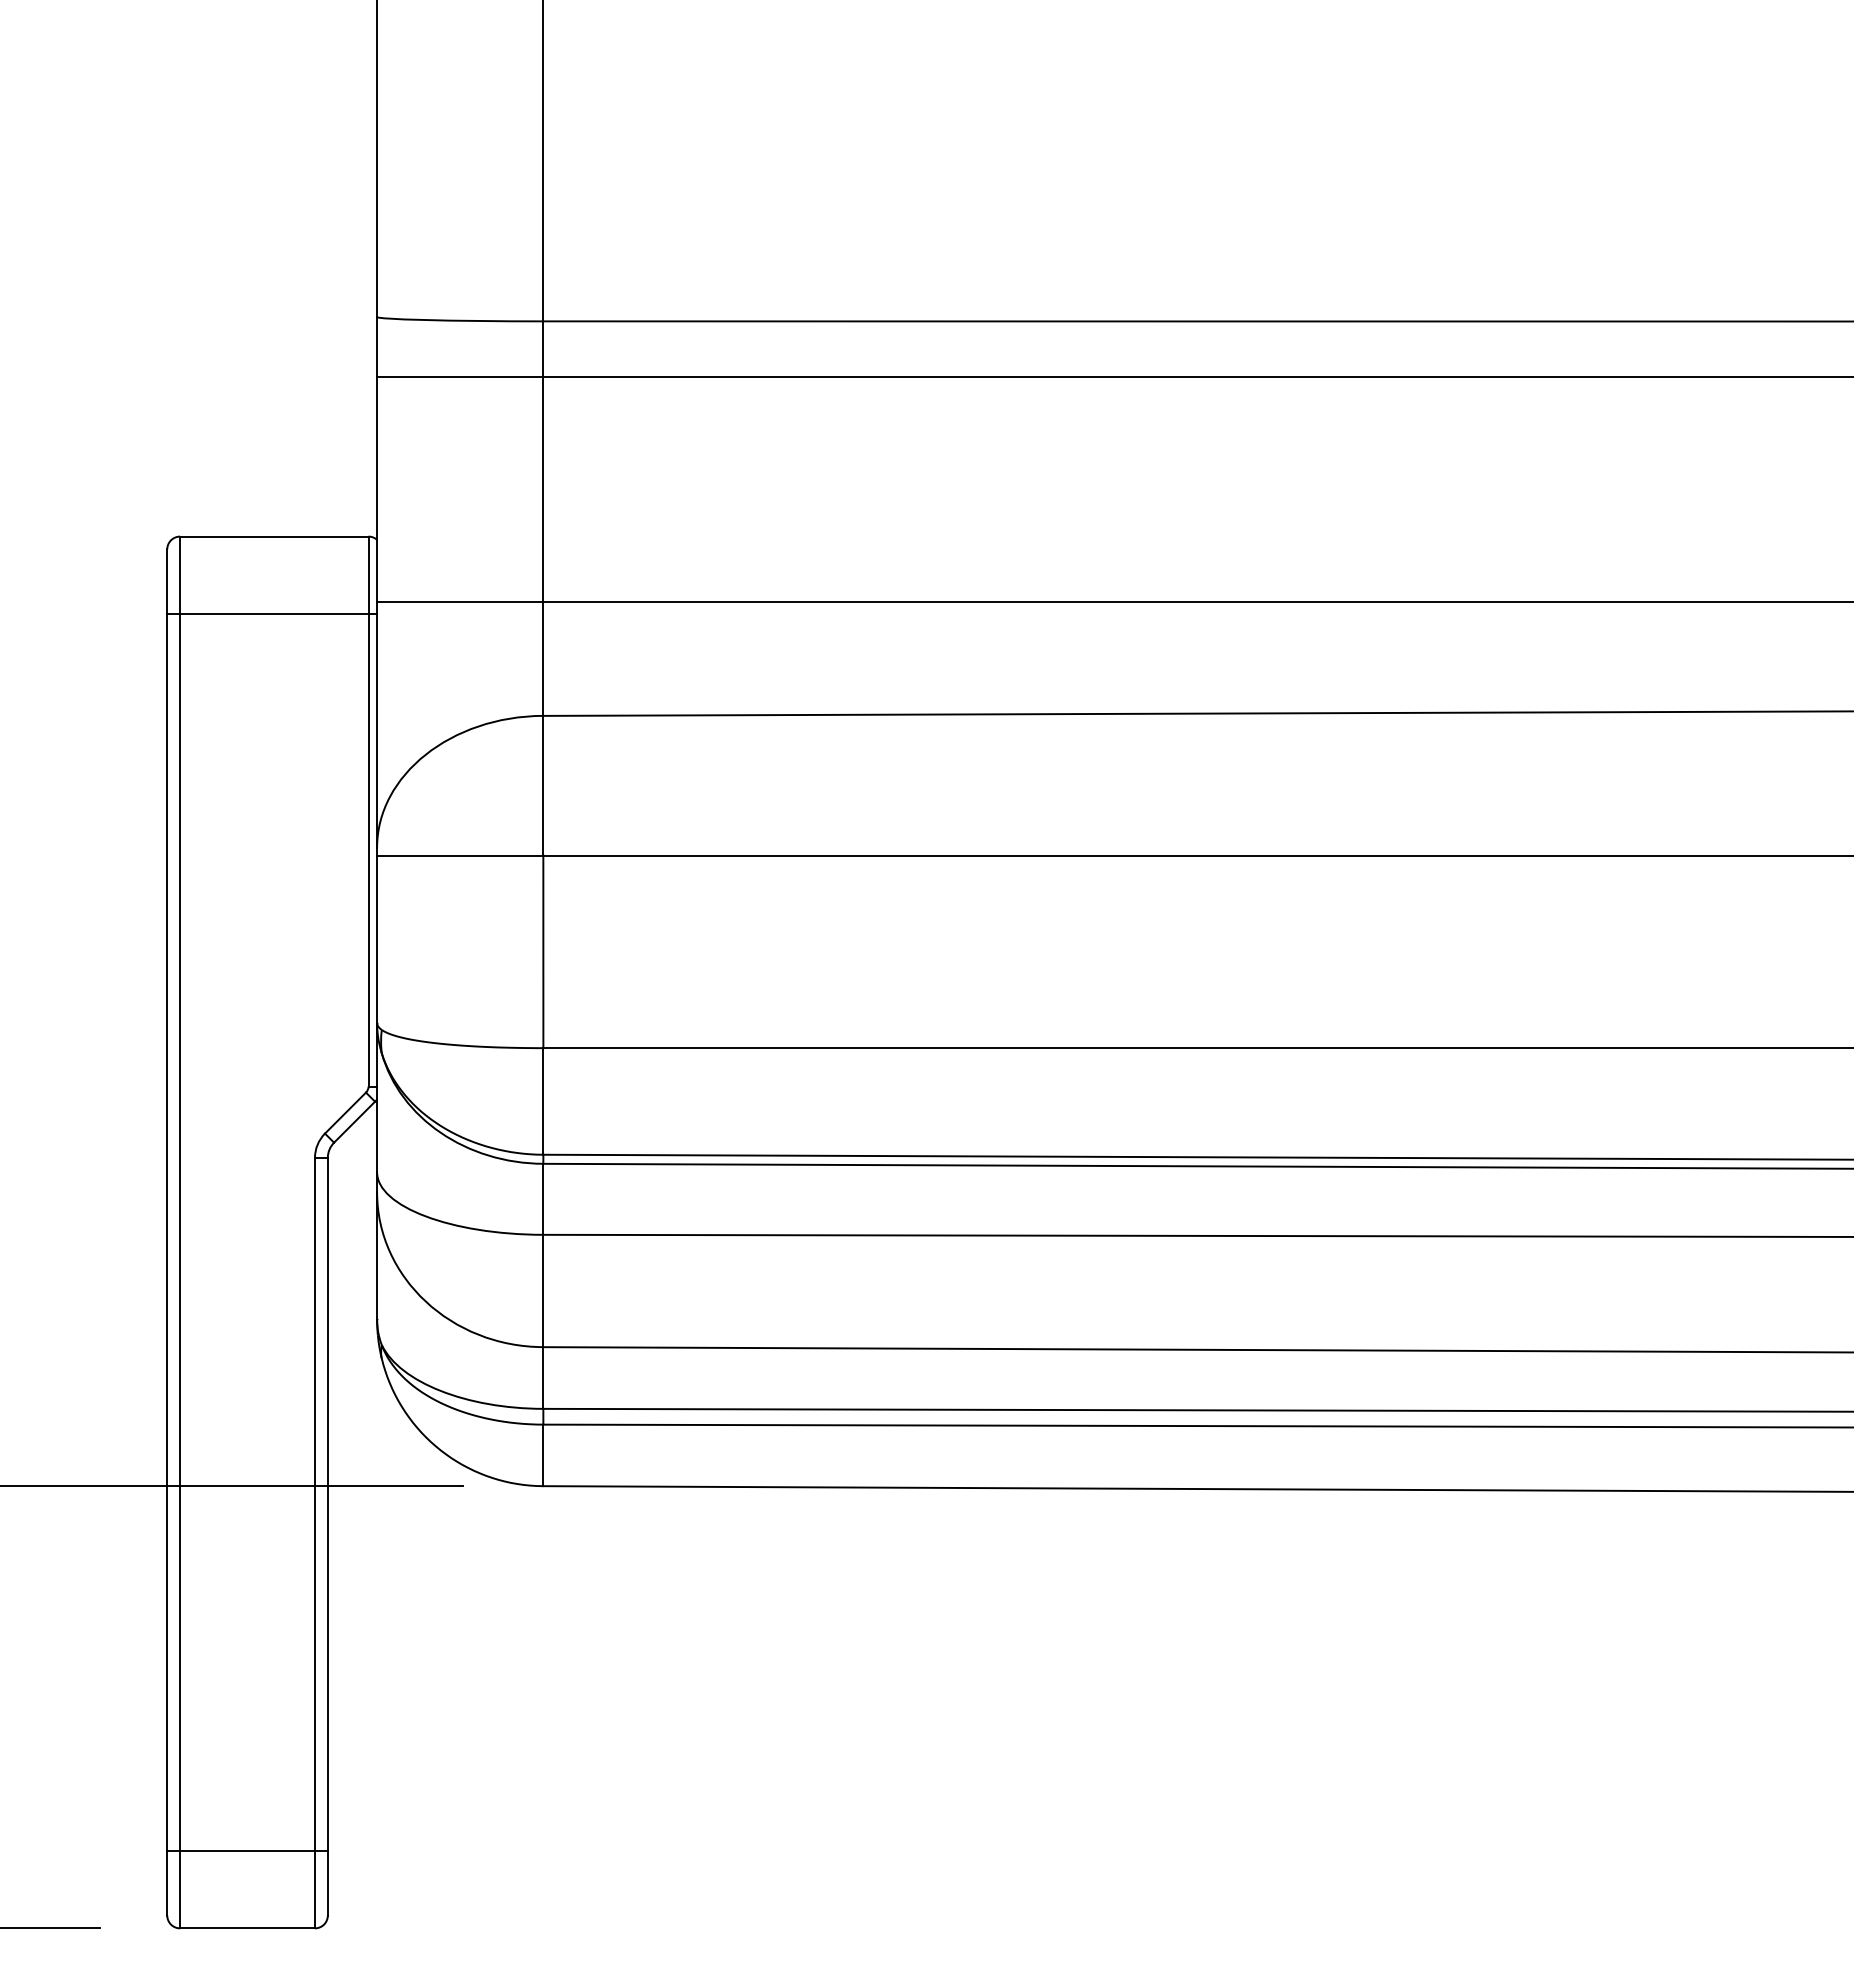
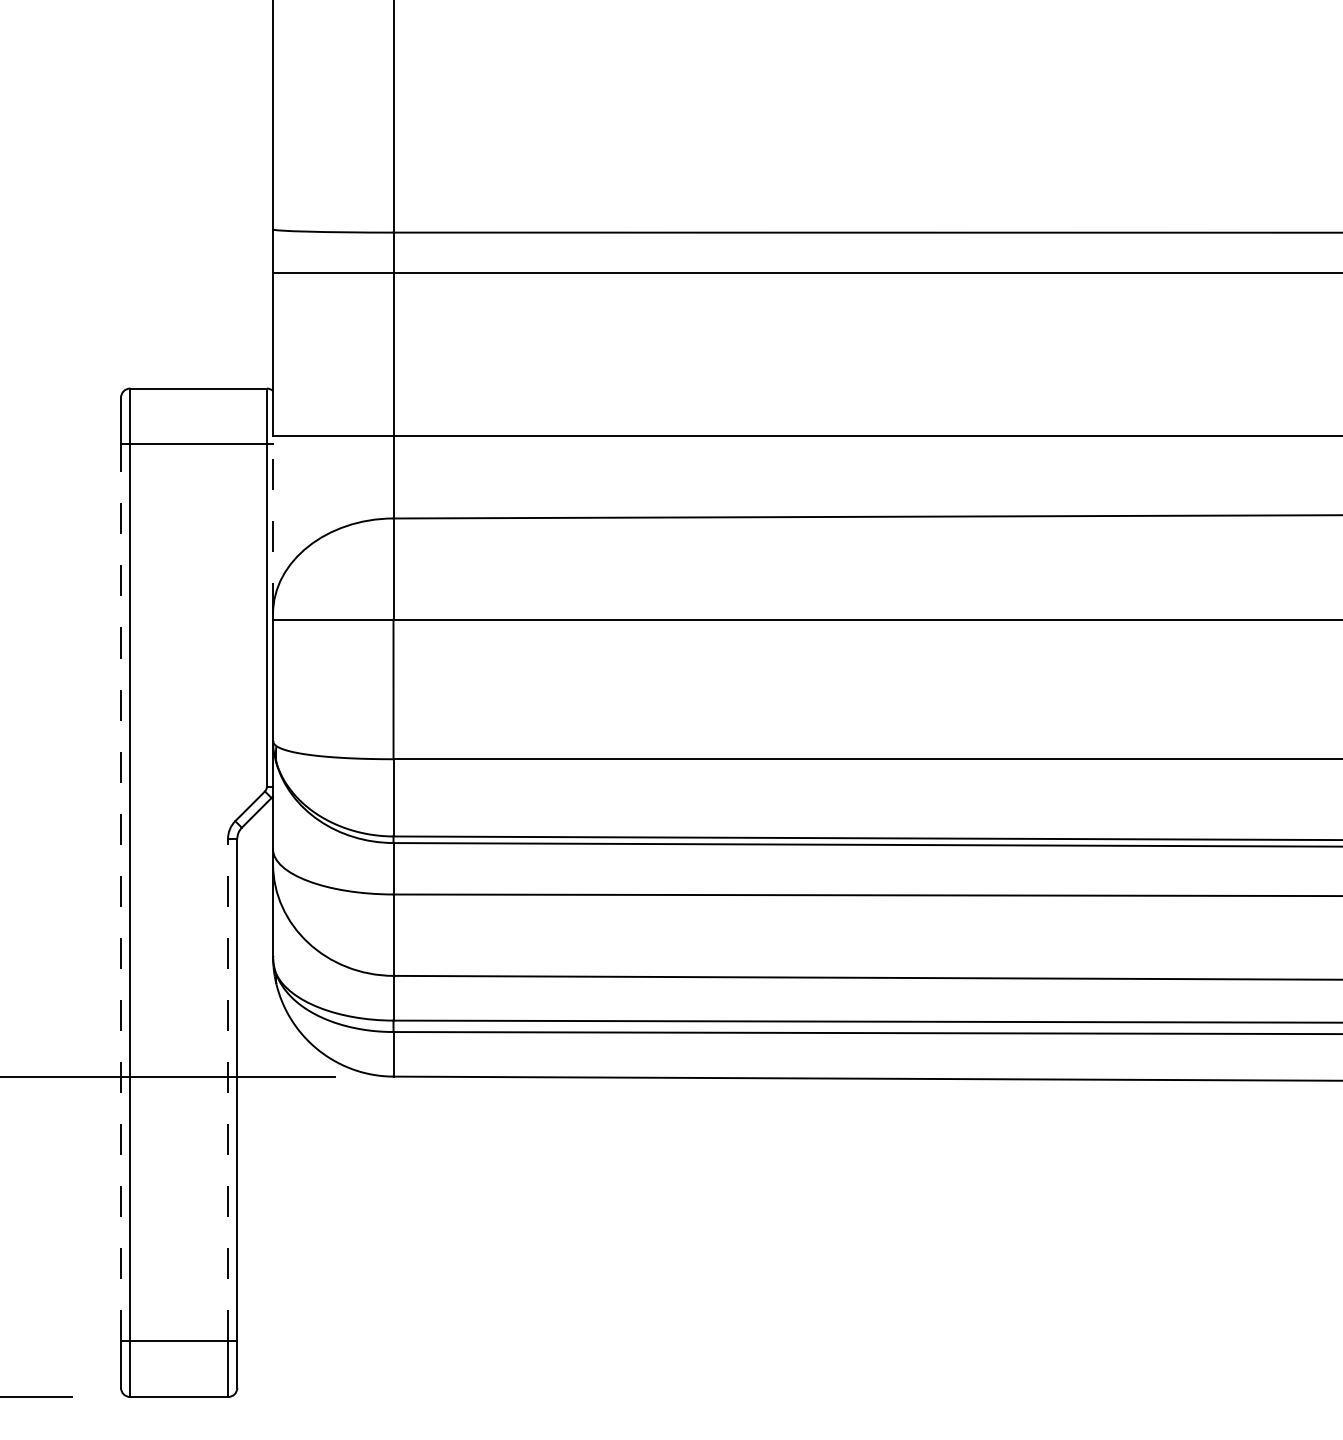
line: (377, 724) -> (273, 524), solid -> dashed
line: (167, 1232) -> (121, 892), solid -> dashed
line: (315, 1504) -> (228, 1089), solid -> dashed

